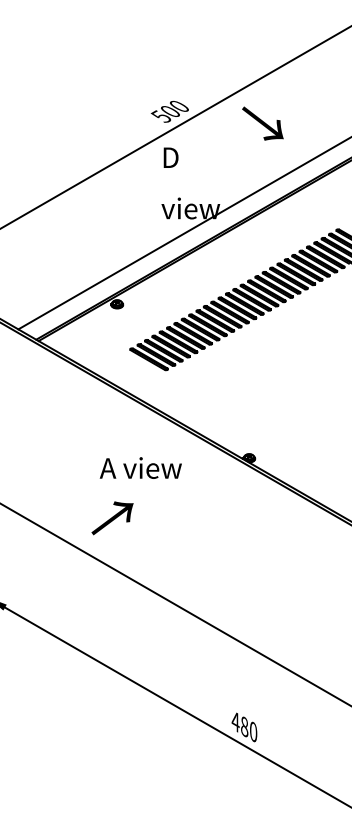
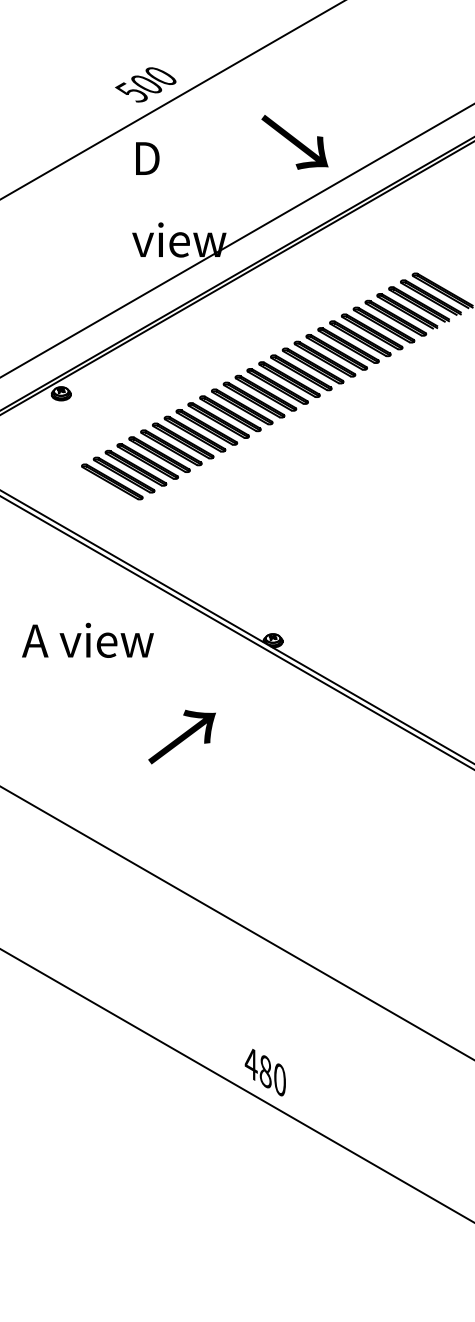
text: (262, 123) -> (294, 142), moved
text: (140, 467) -> (87, 639), moved
text: (112, 518) -> (182, 737), moved

